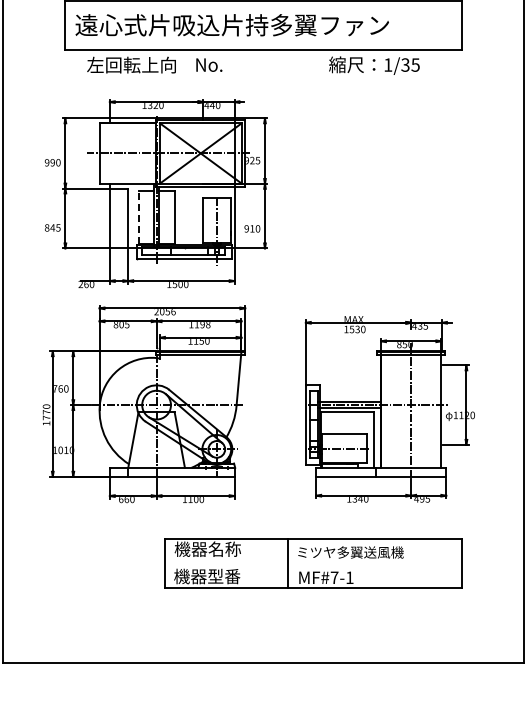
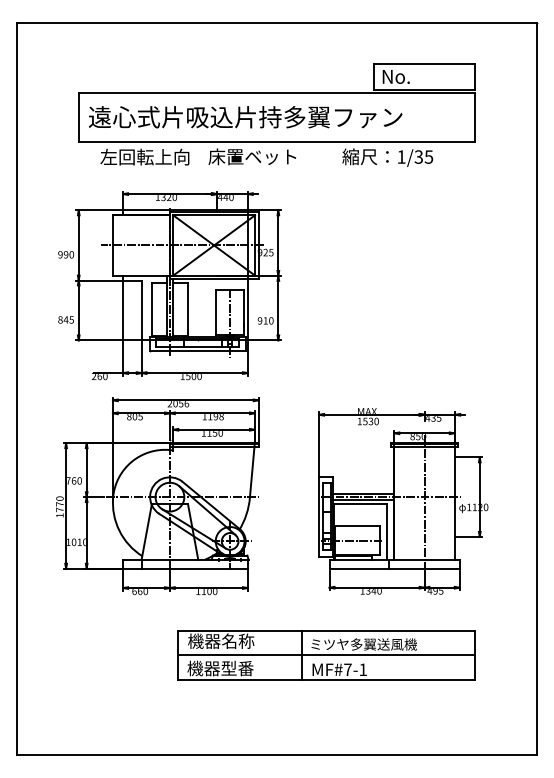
text: (239, 64) -> (252, 156), No. -> 床置ベット
line: (138, 217) -> (151, 309), dashed -> solid
line: (313, 563) -> (326, 655), added

